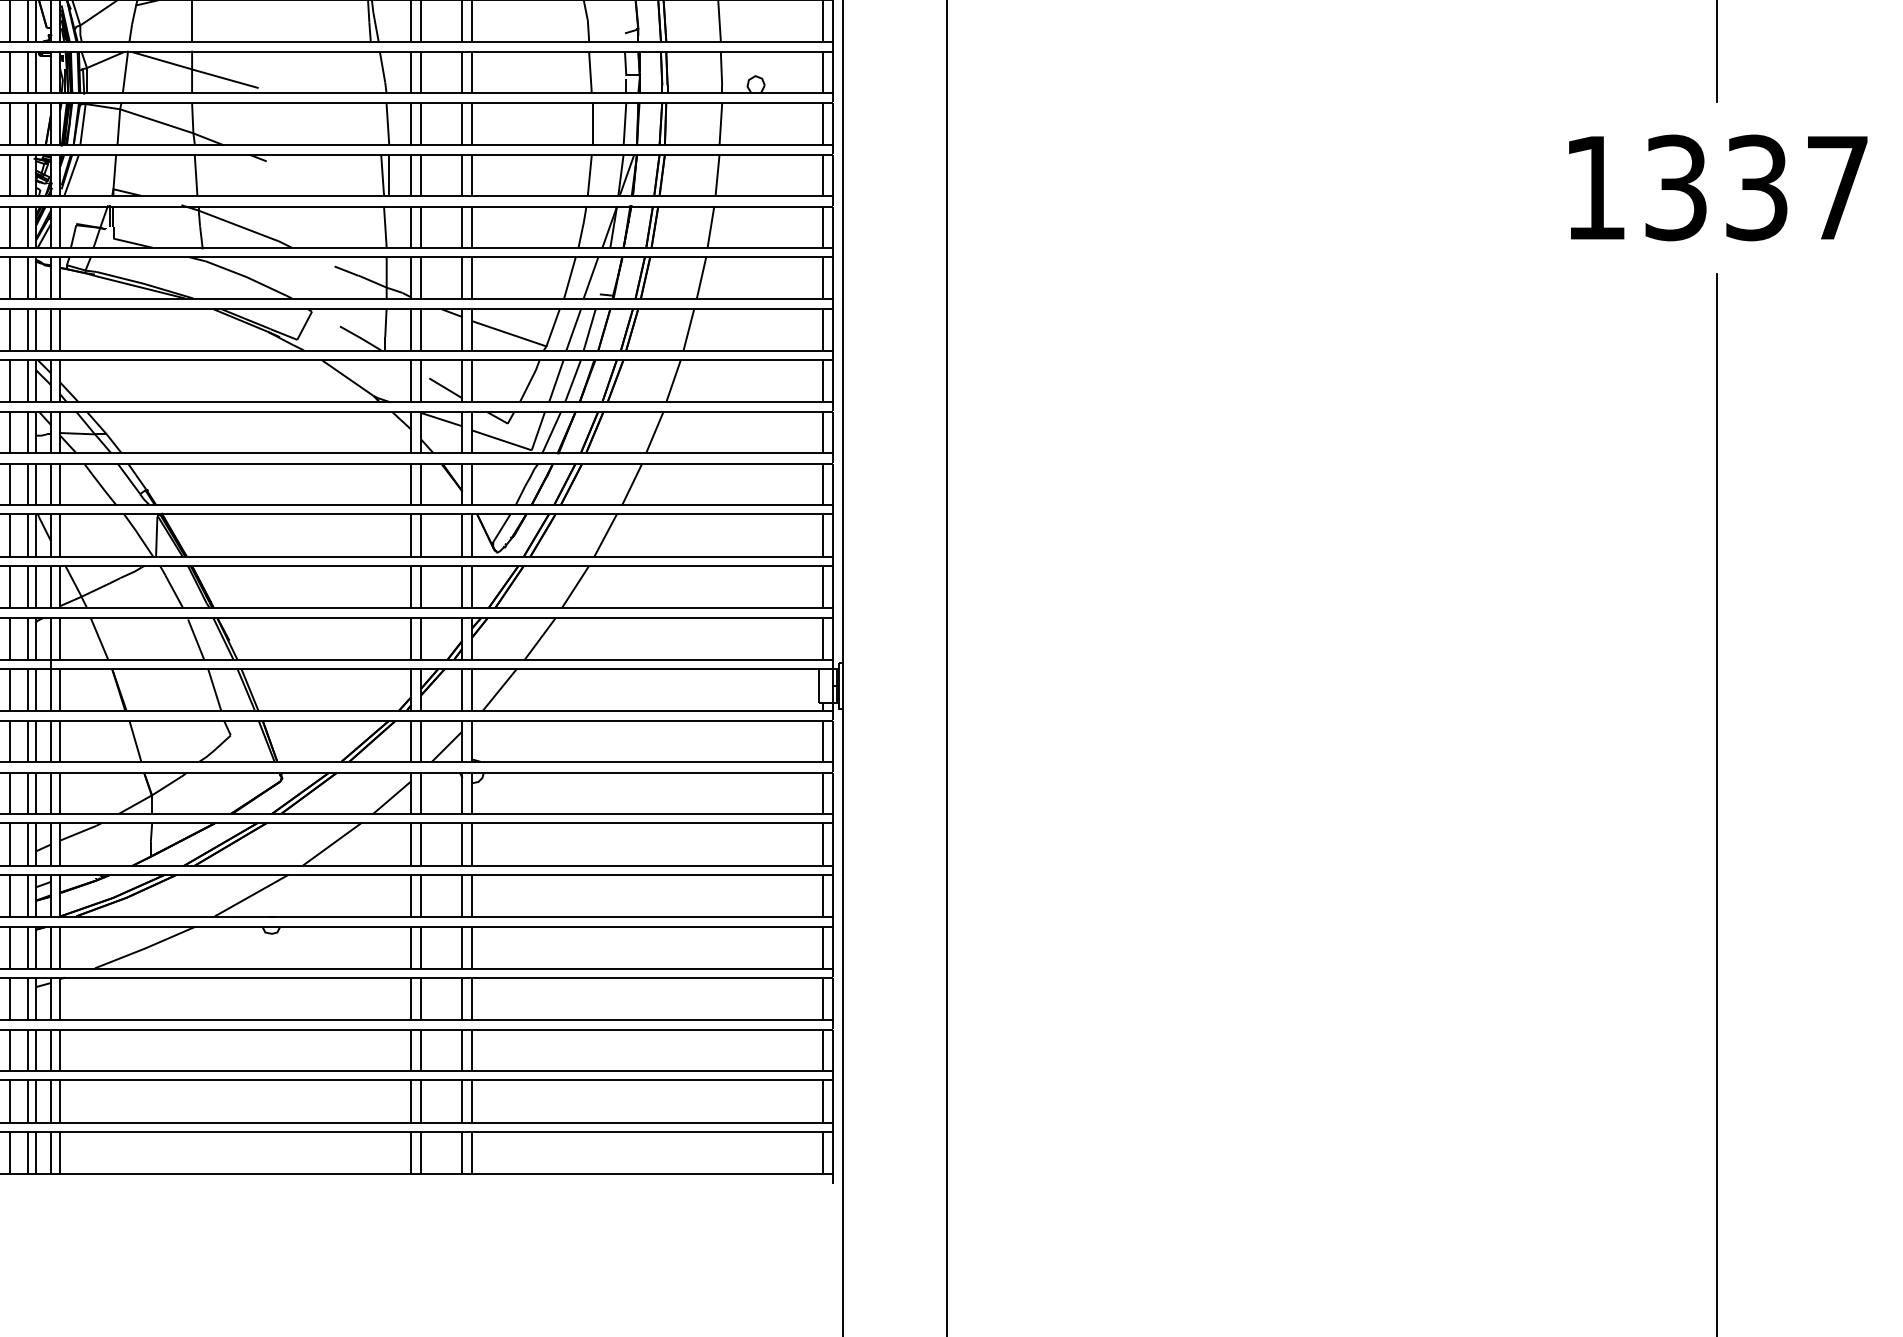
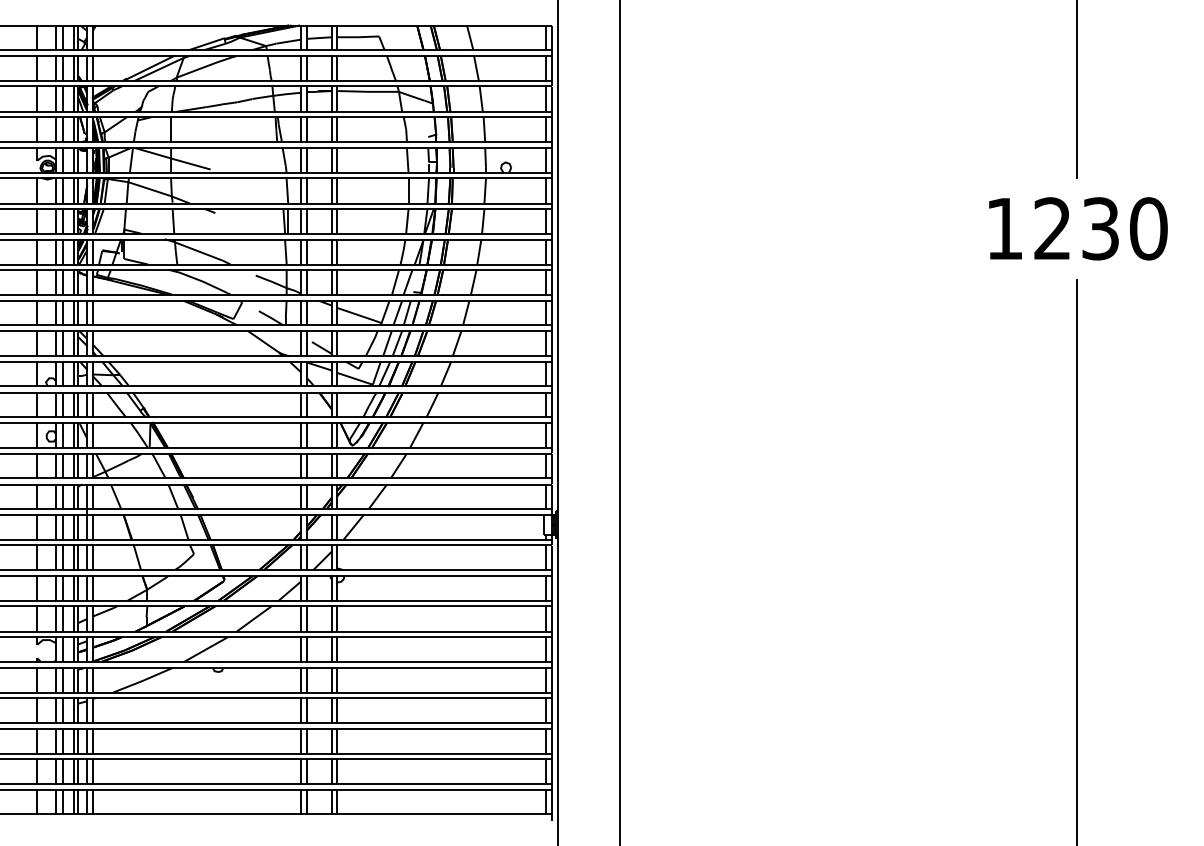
text: (1756, 187) -> (1100, 228), 1337 -> 1230

